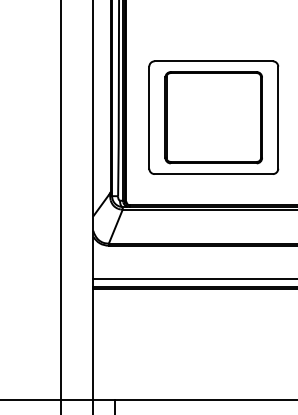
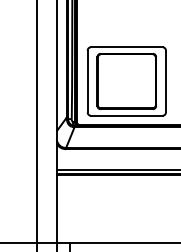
part: (213, 117) -> (126, 81), moved

